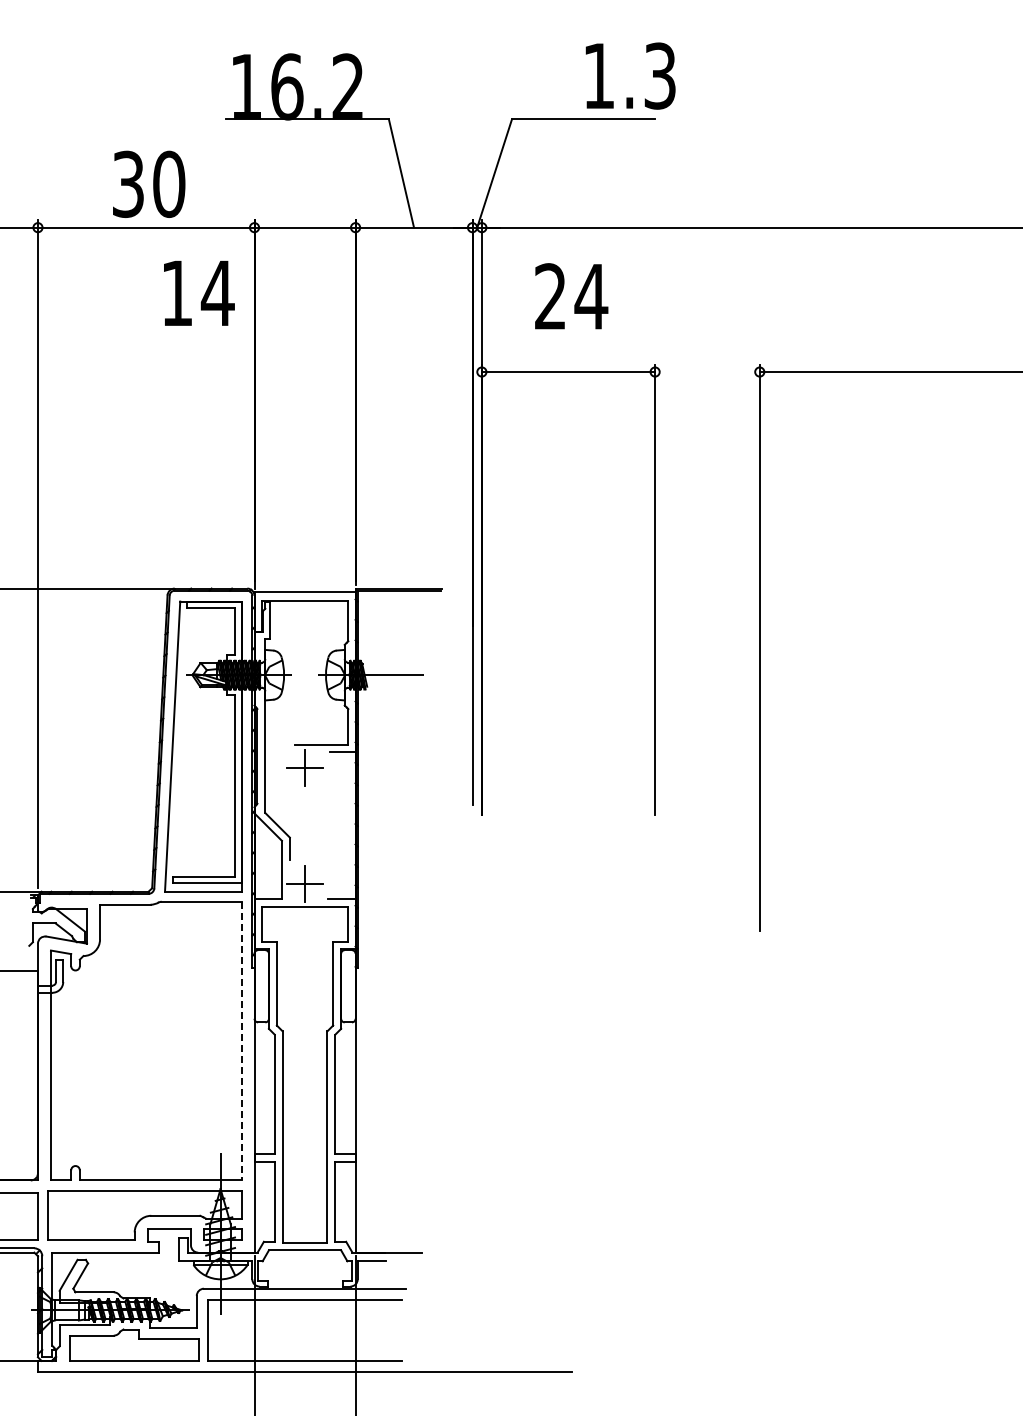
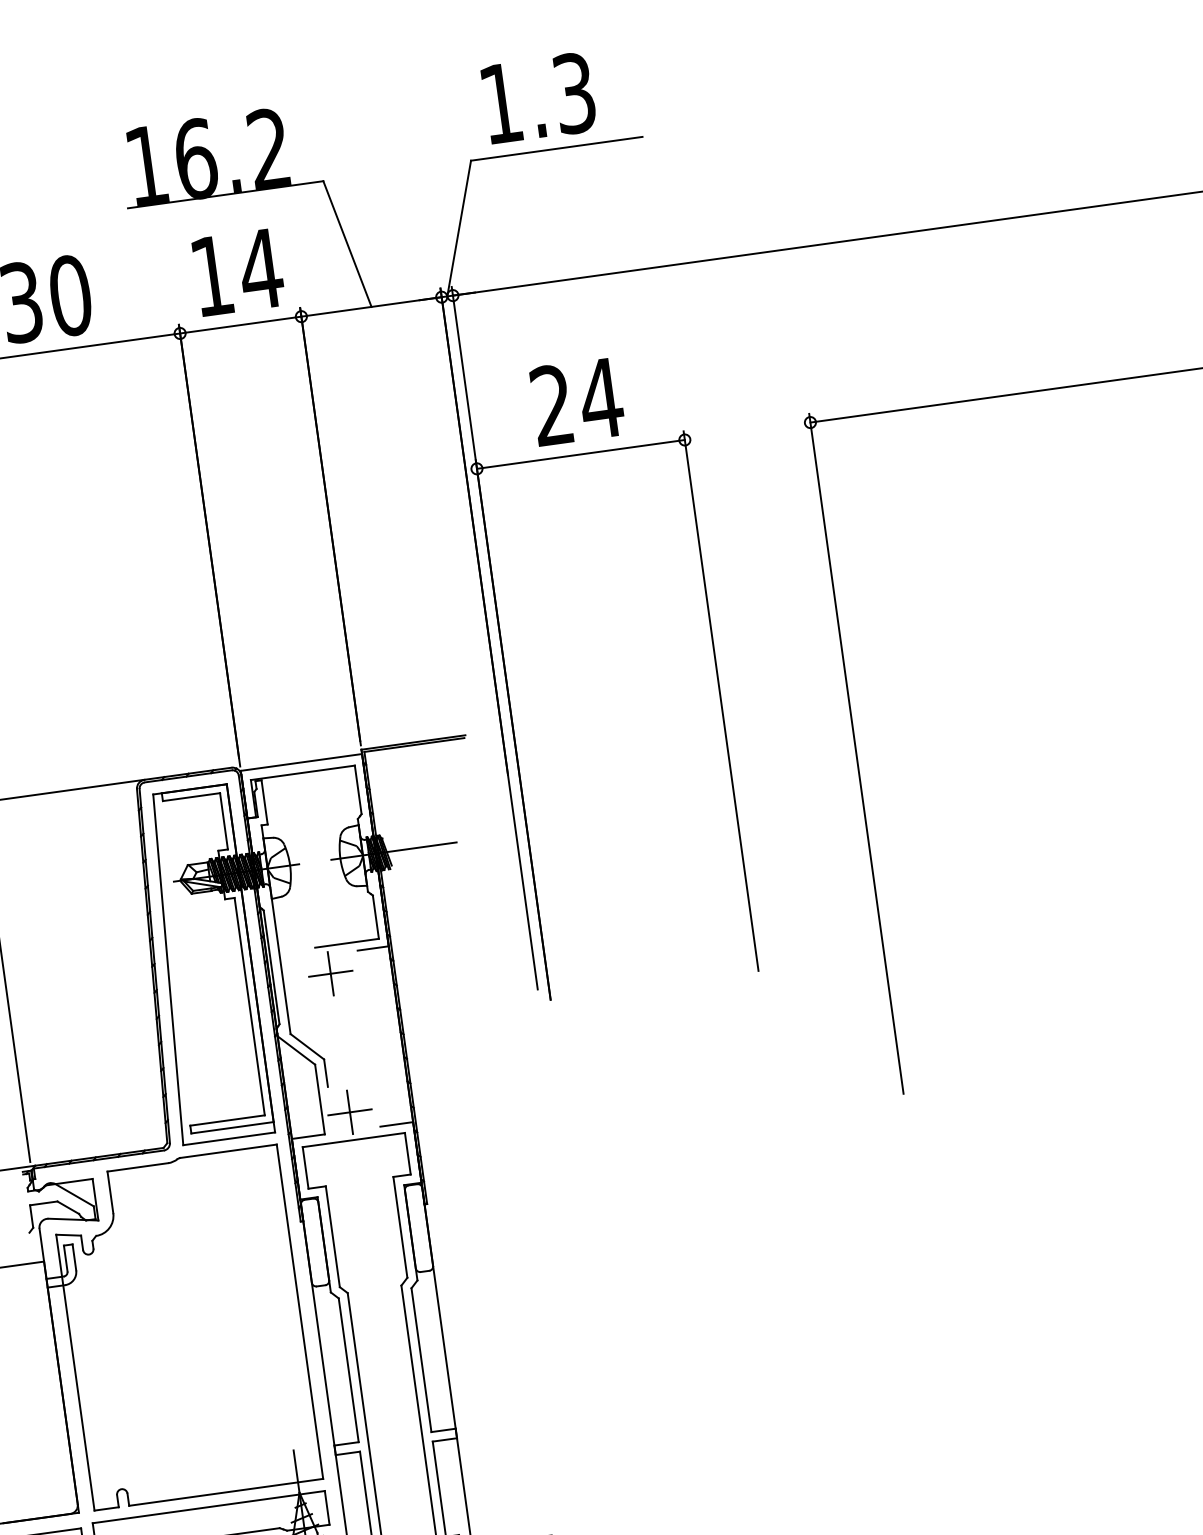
text: (630, 75) -> (538, 97), moved
text: (199, 293) -> (238, 272), moved
text: (571, 296) -> (577, 401), moved
line: (241, 1041) -> (300, 1312), dashed -> solid

